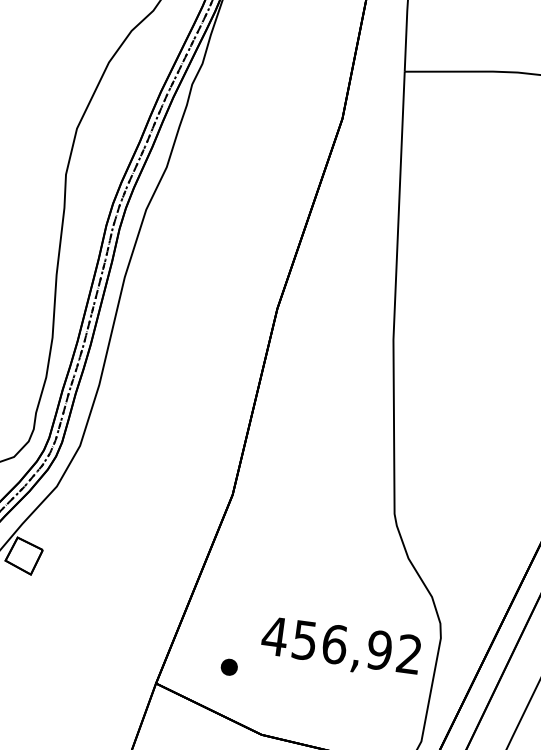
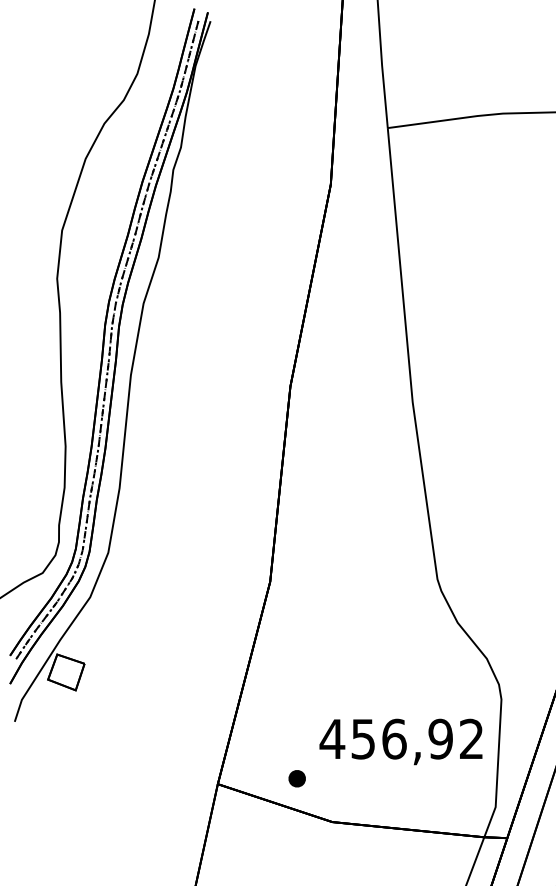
text: (340, 647) -> (400, 741), moved
part: (228, 666) -> (296, 778), moved

